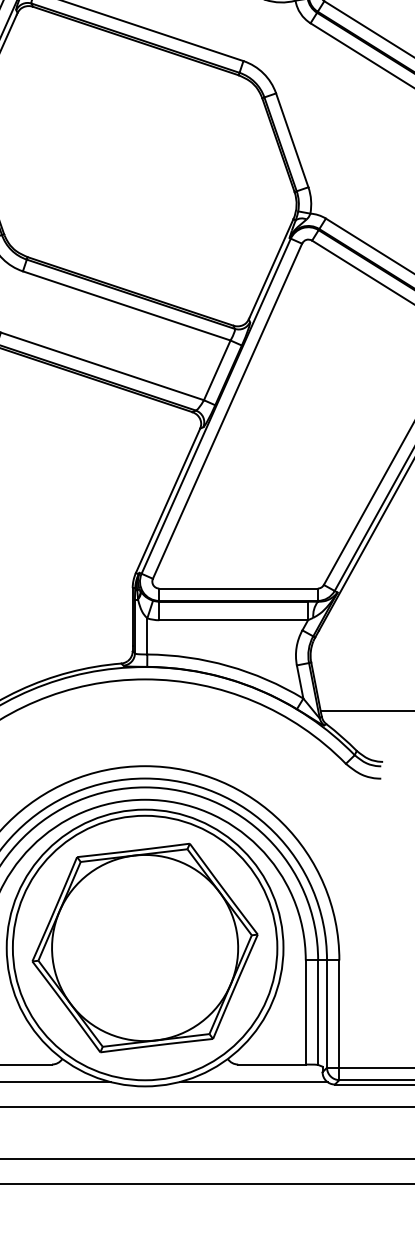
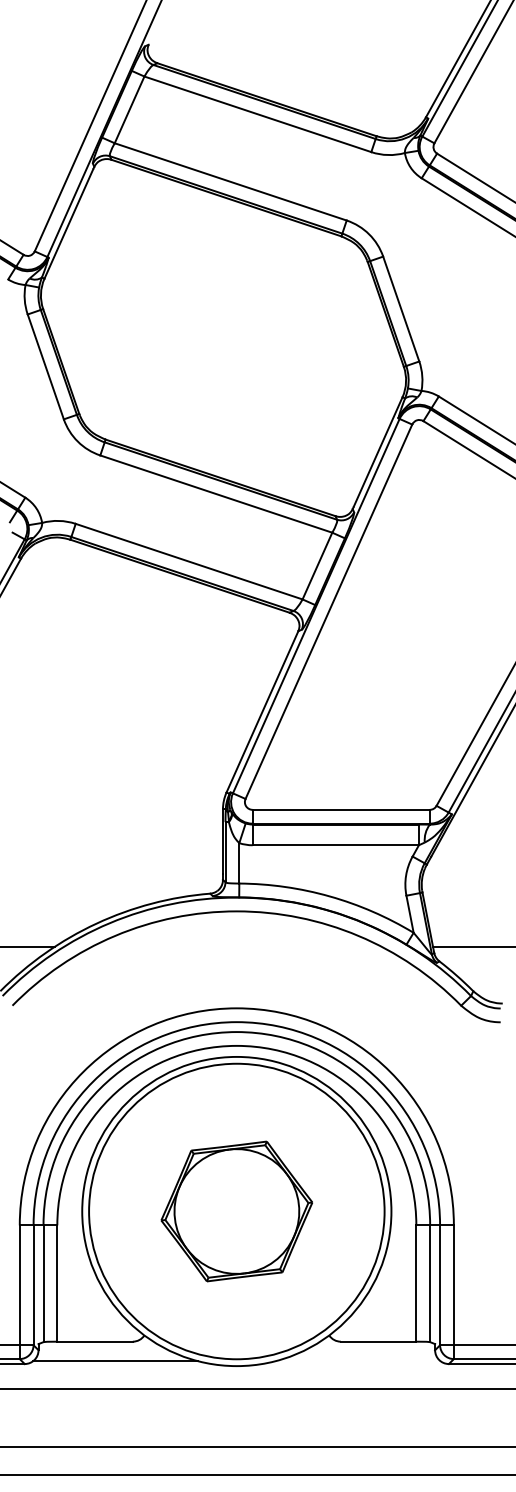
part: (144, 948) -> (236, 1211), size x0.6
line: (253, 1082) -> (357, 1361), removed

